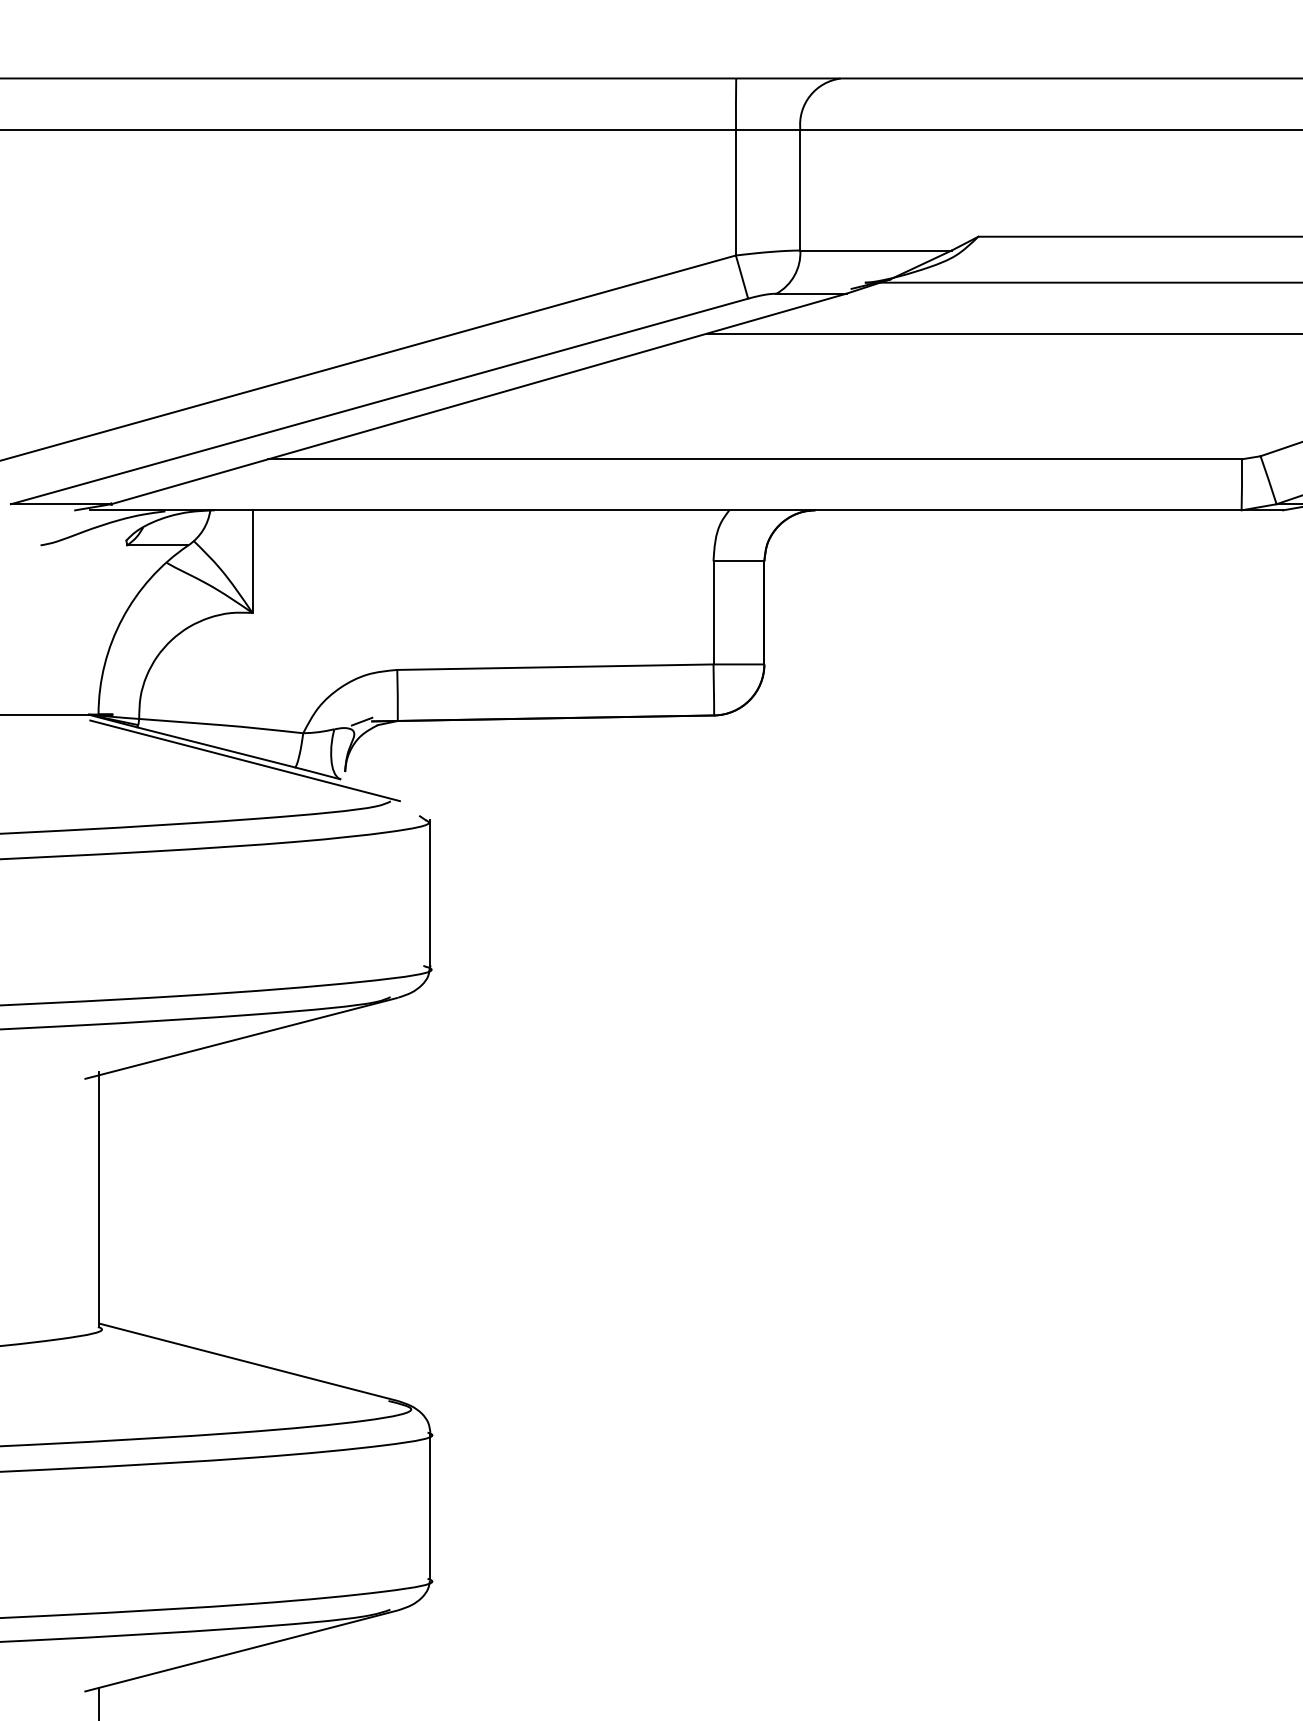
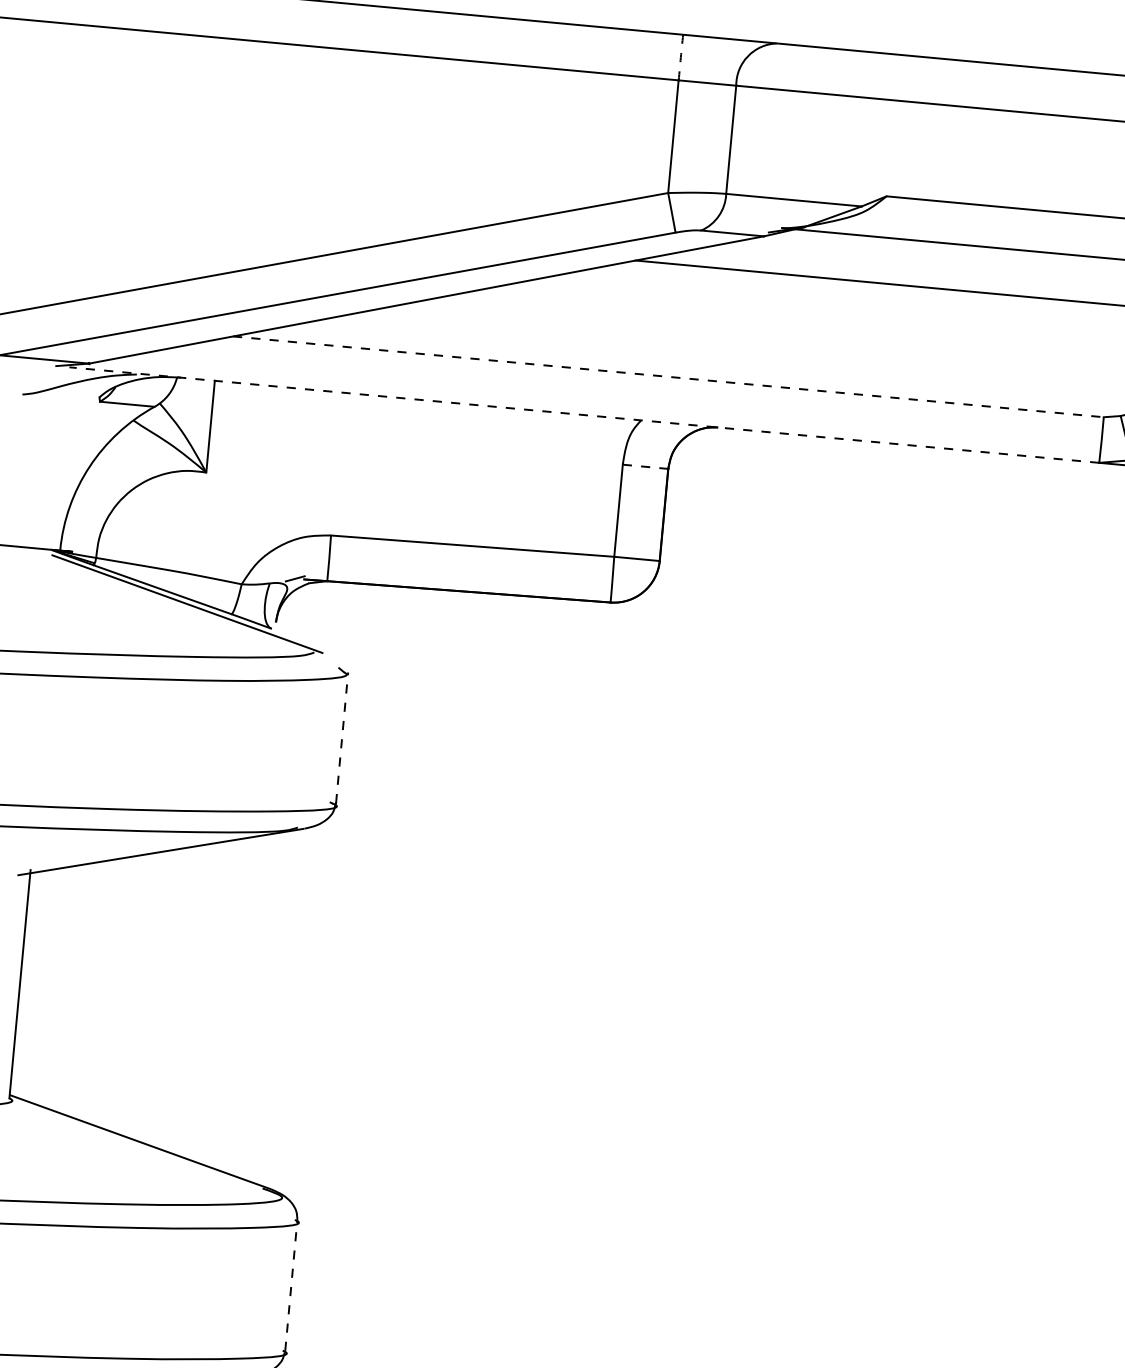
arc: (736, 104) -> (681, 58), solid -> dashed
line: (755, 459) -> (668, 377), solid -> dashed
line: (665, 510) -> (584, 415), solid -> dashed
line: (739, 561) -> (646, 466), solid -> dashed
line: (430, 892) -> (342, 737), solid -> dashed
line: (430, 1505) -> (291, 1285), solid -> dashed

